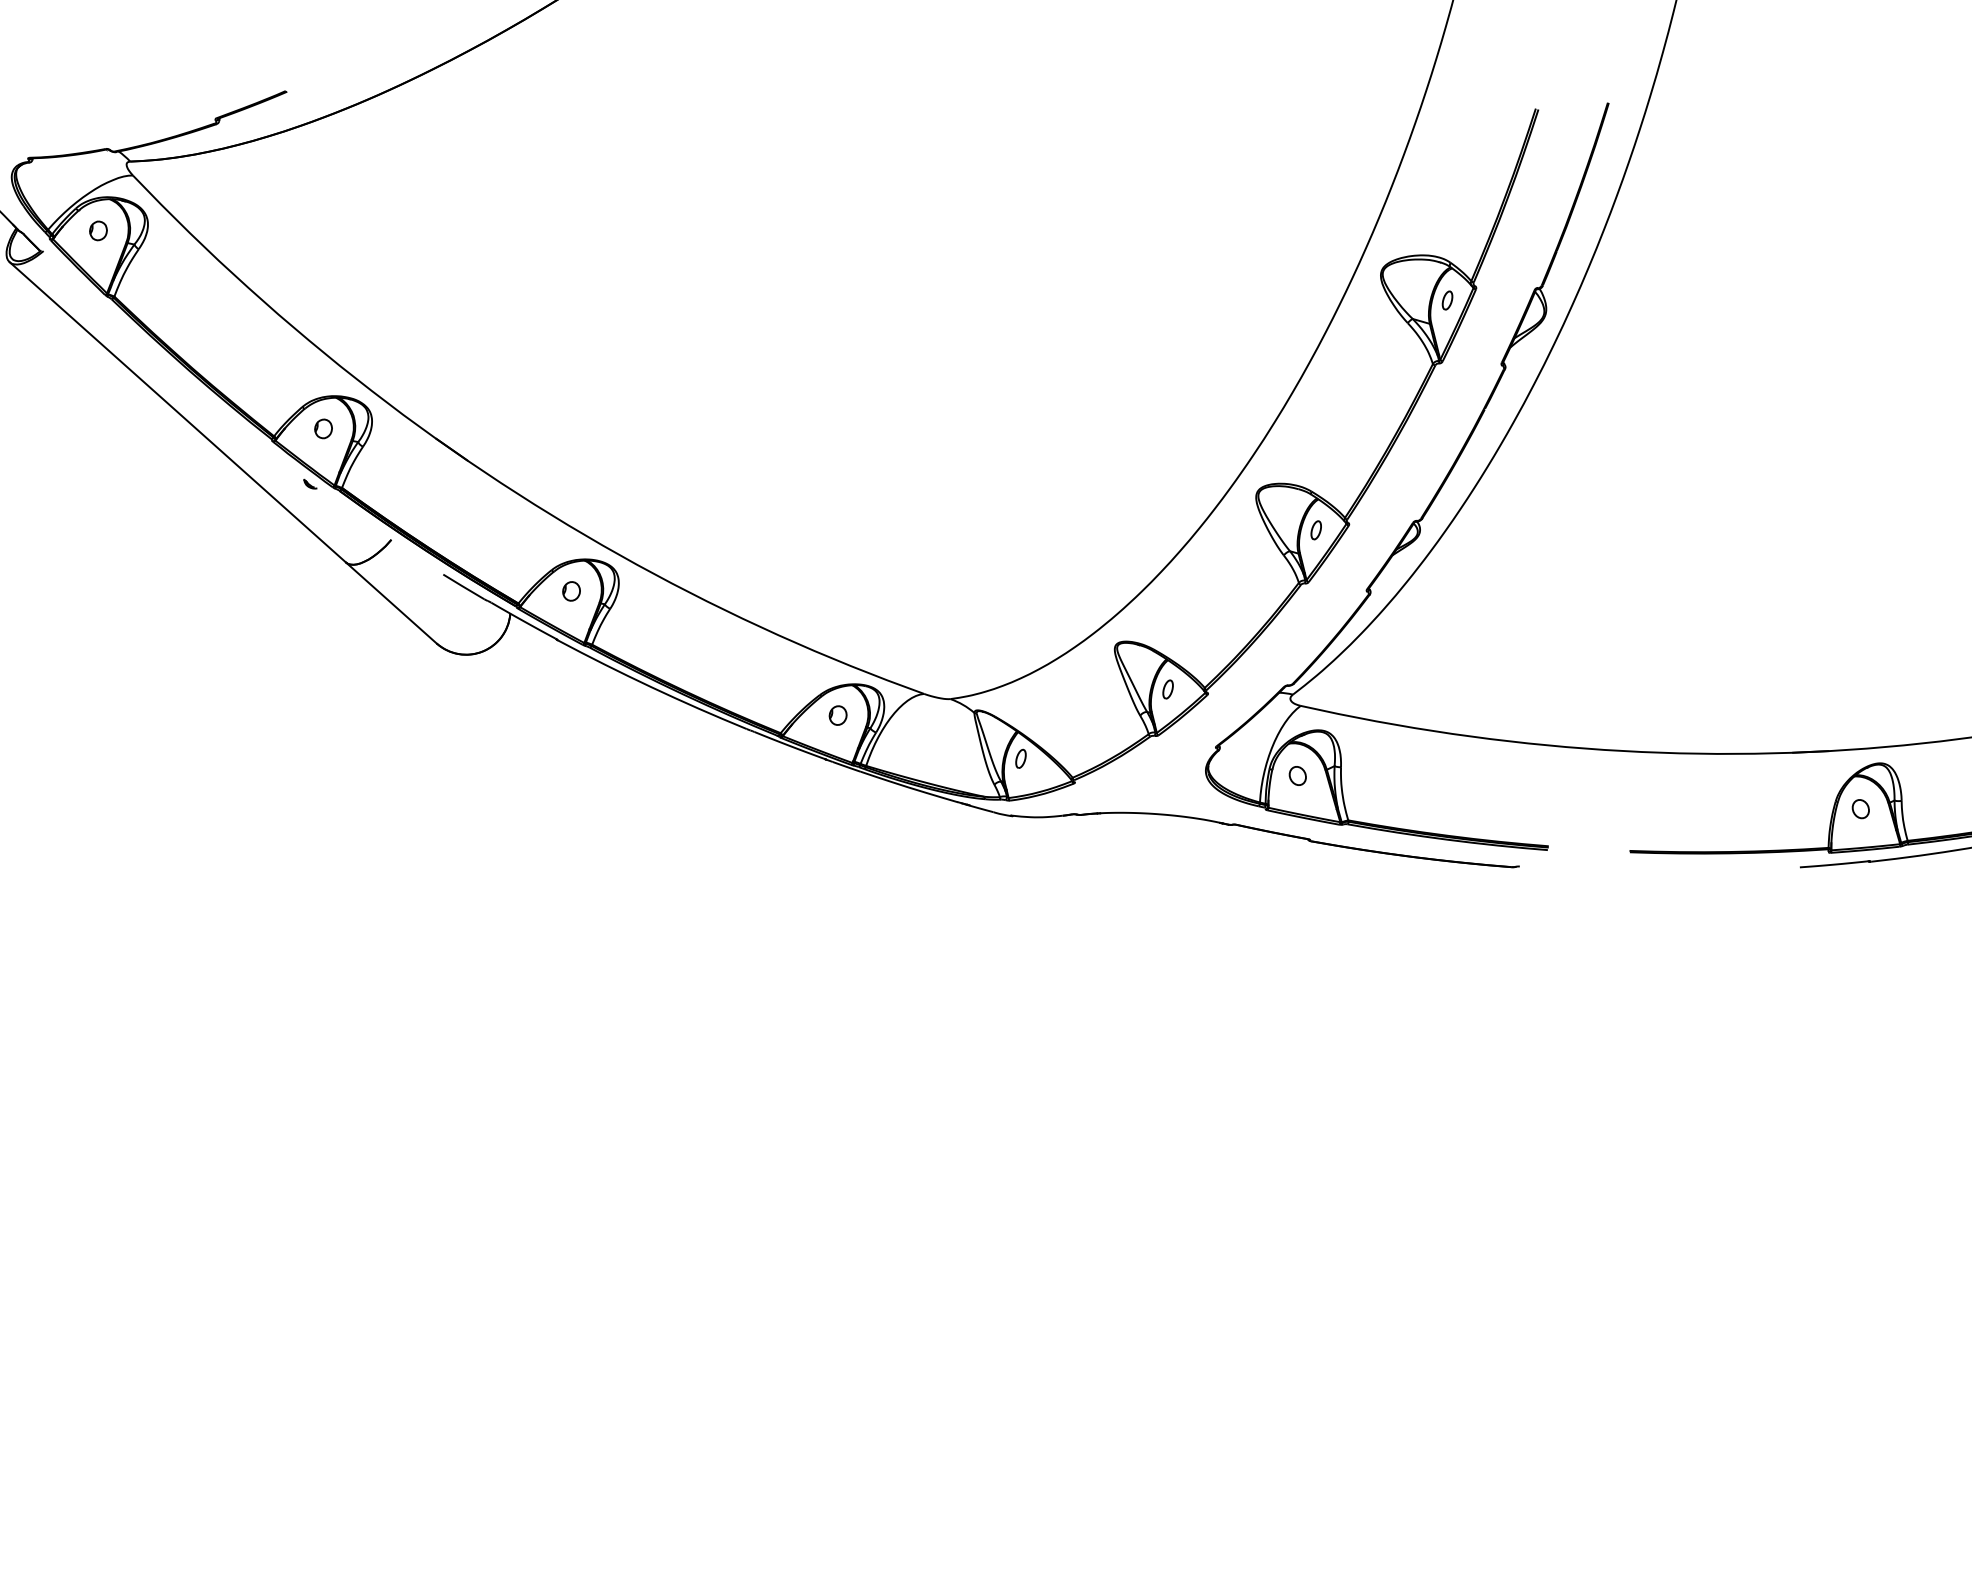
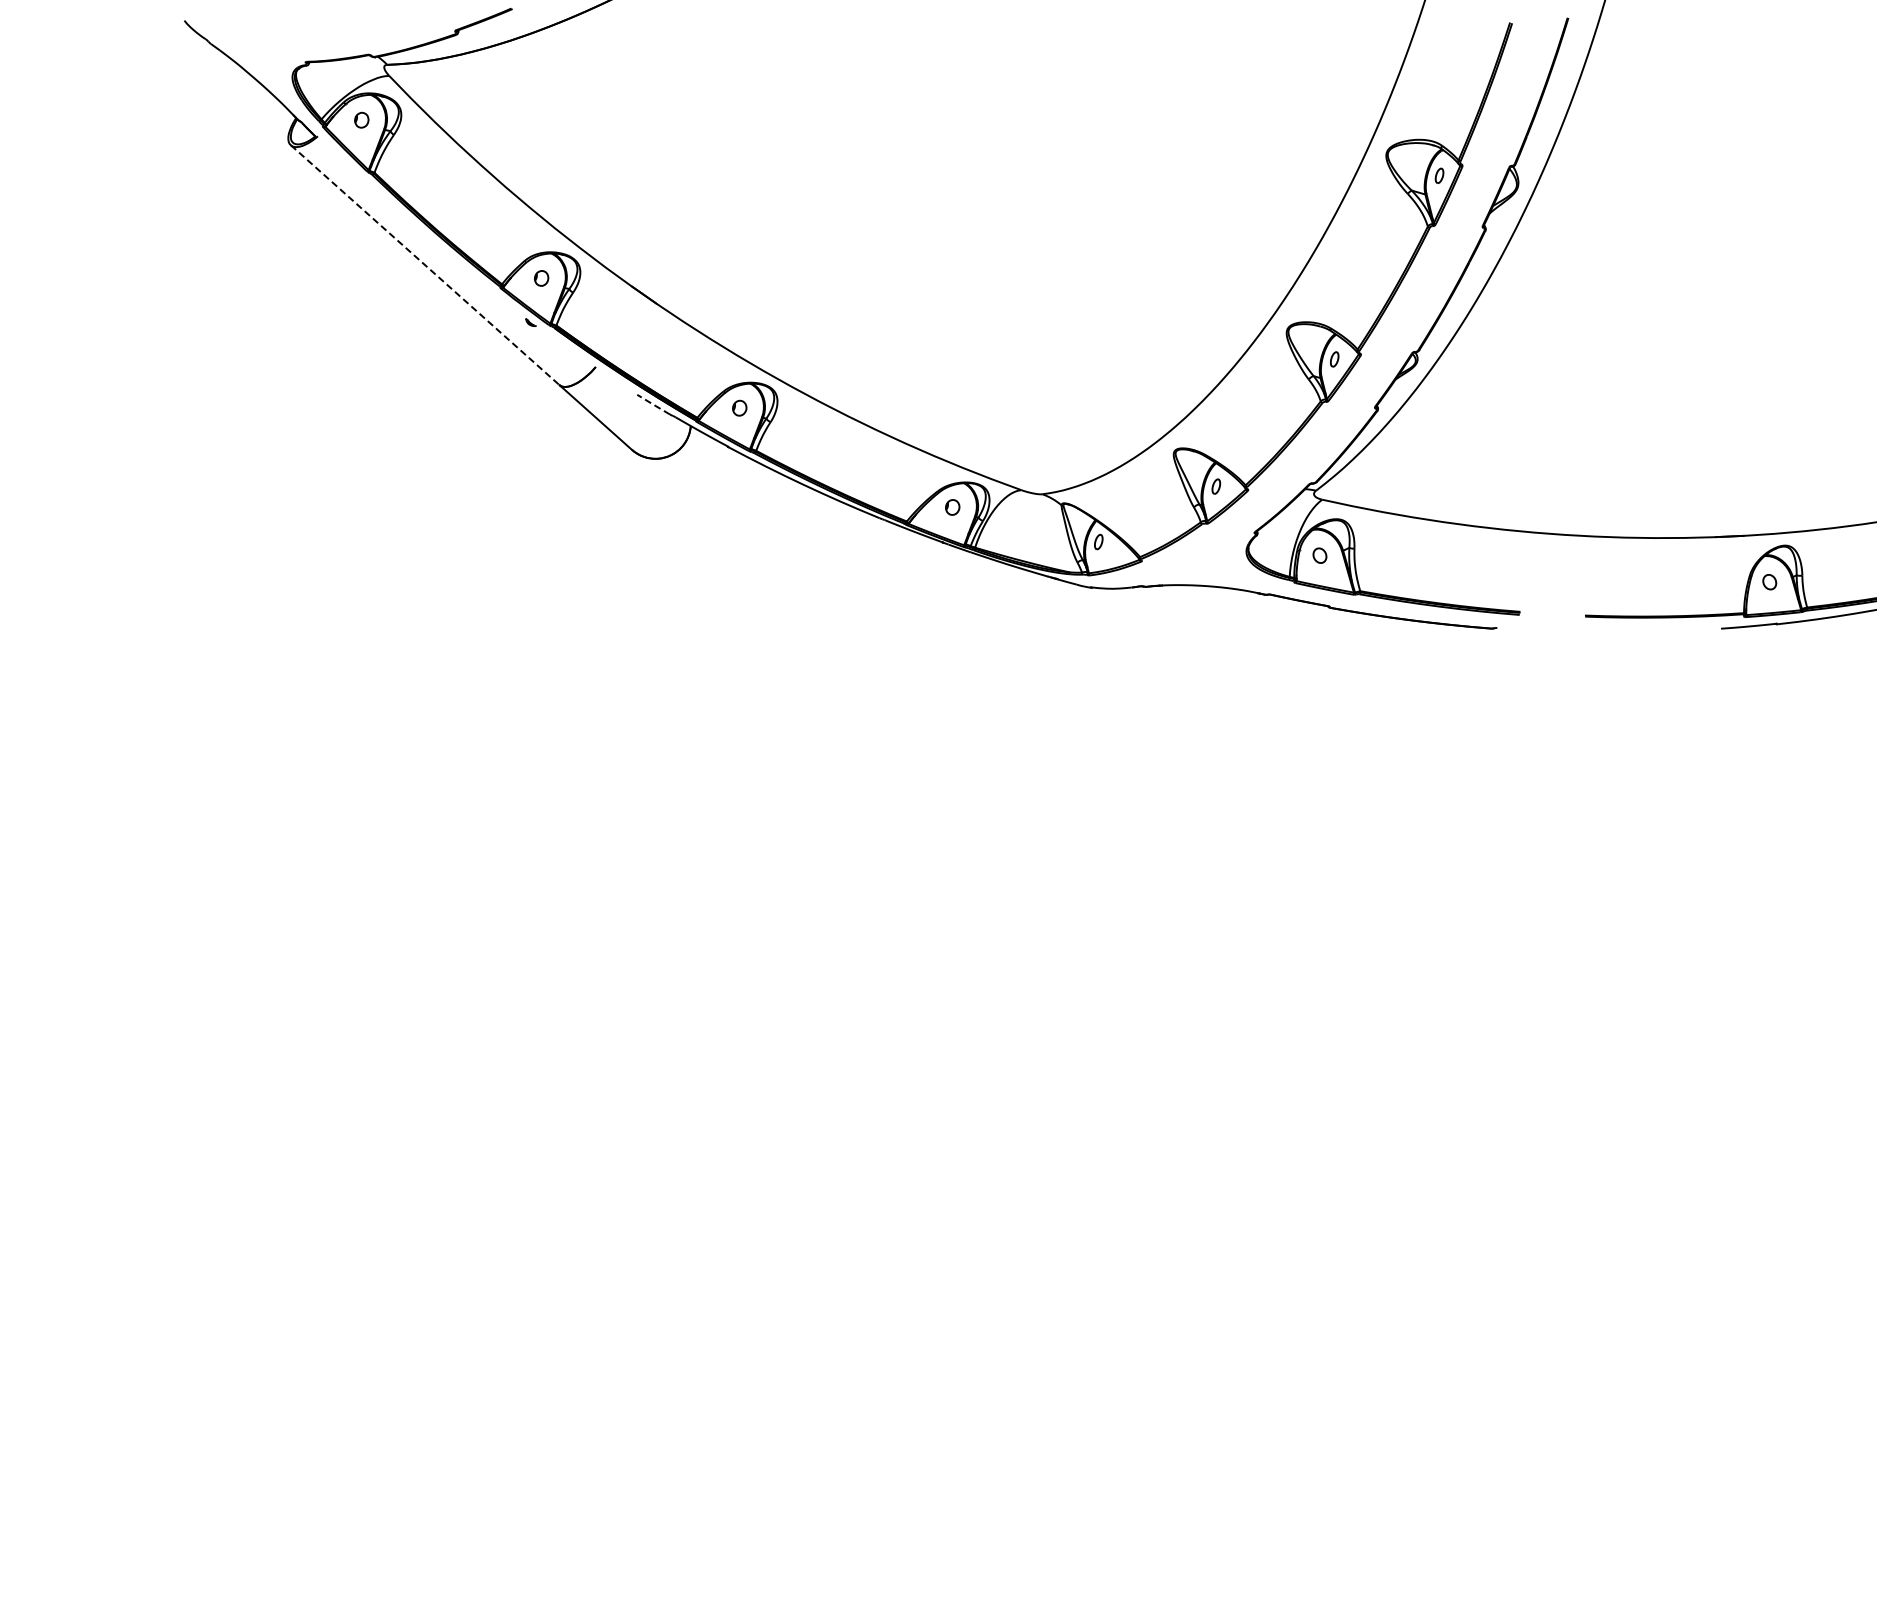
line: (178, 412) -> (425, 265), solid -> dashed
line: (462, 586) -> (652, 404), solid -> dashed

